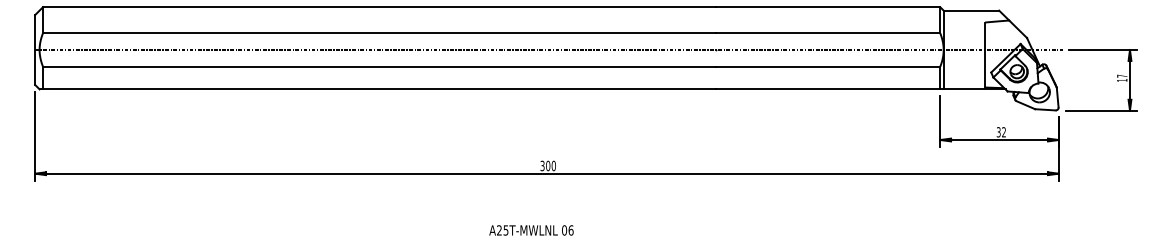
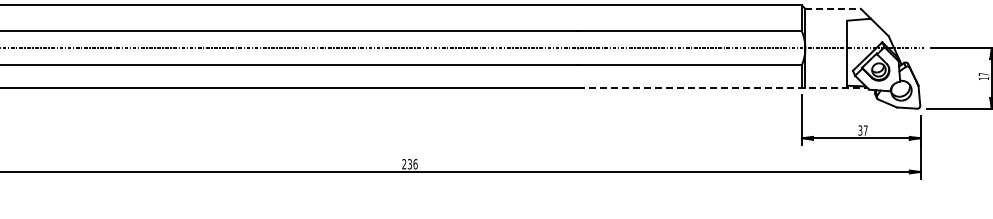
line: (971, 10) -> (833, 8), solid -> dashed
line: (860, 89) -> (722, 87), solid -> dashed
text: (1003, 132) -> (865, 130), 32 -> 37
text: (547, 165) -> (409, 163), 300 -> 236

